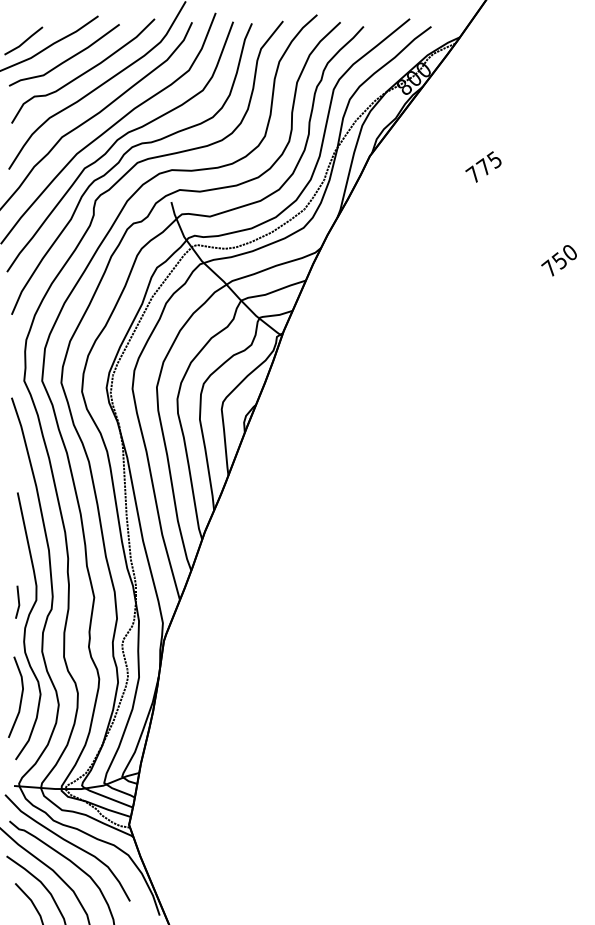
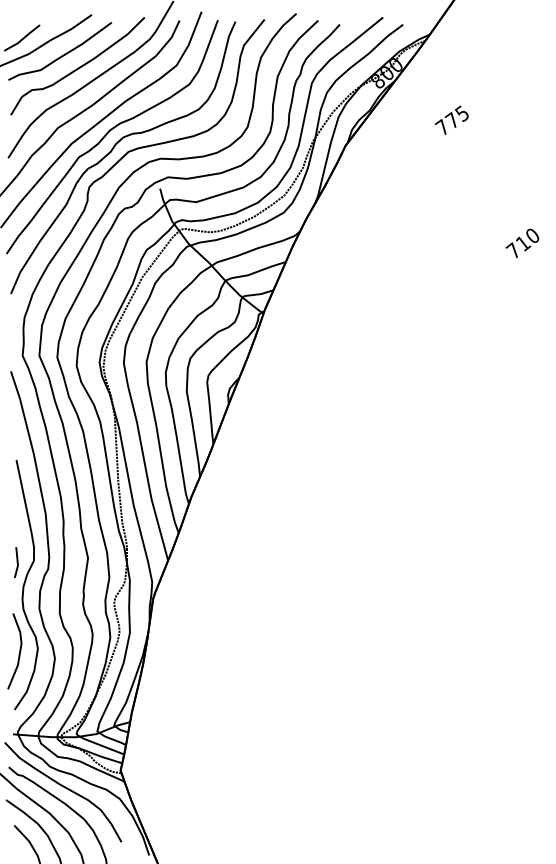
text: (483, 166) -> (451, 119), moved
text: (559, 260) -> (522, 243), 750 -> 710

